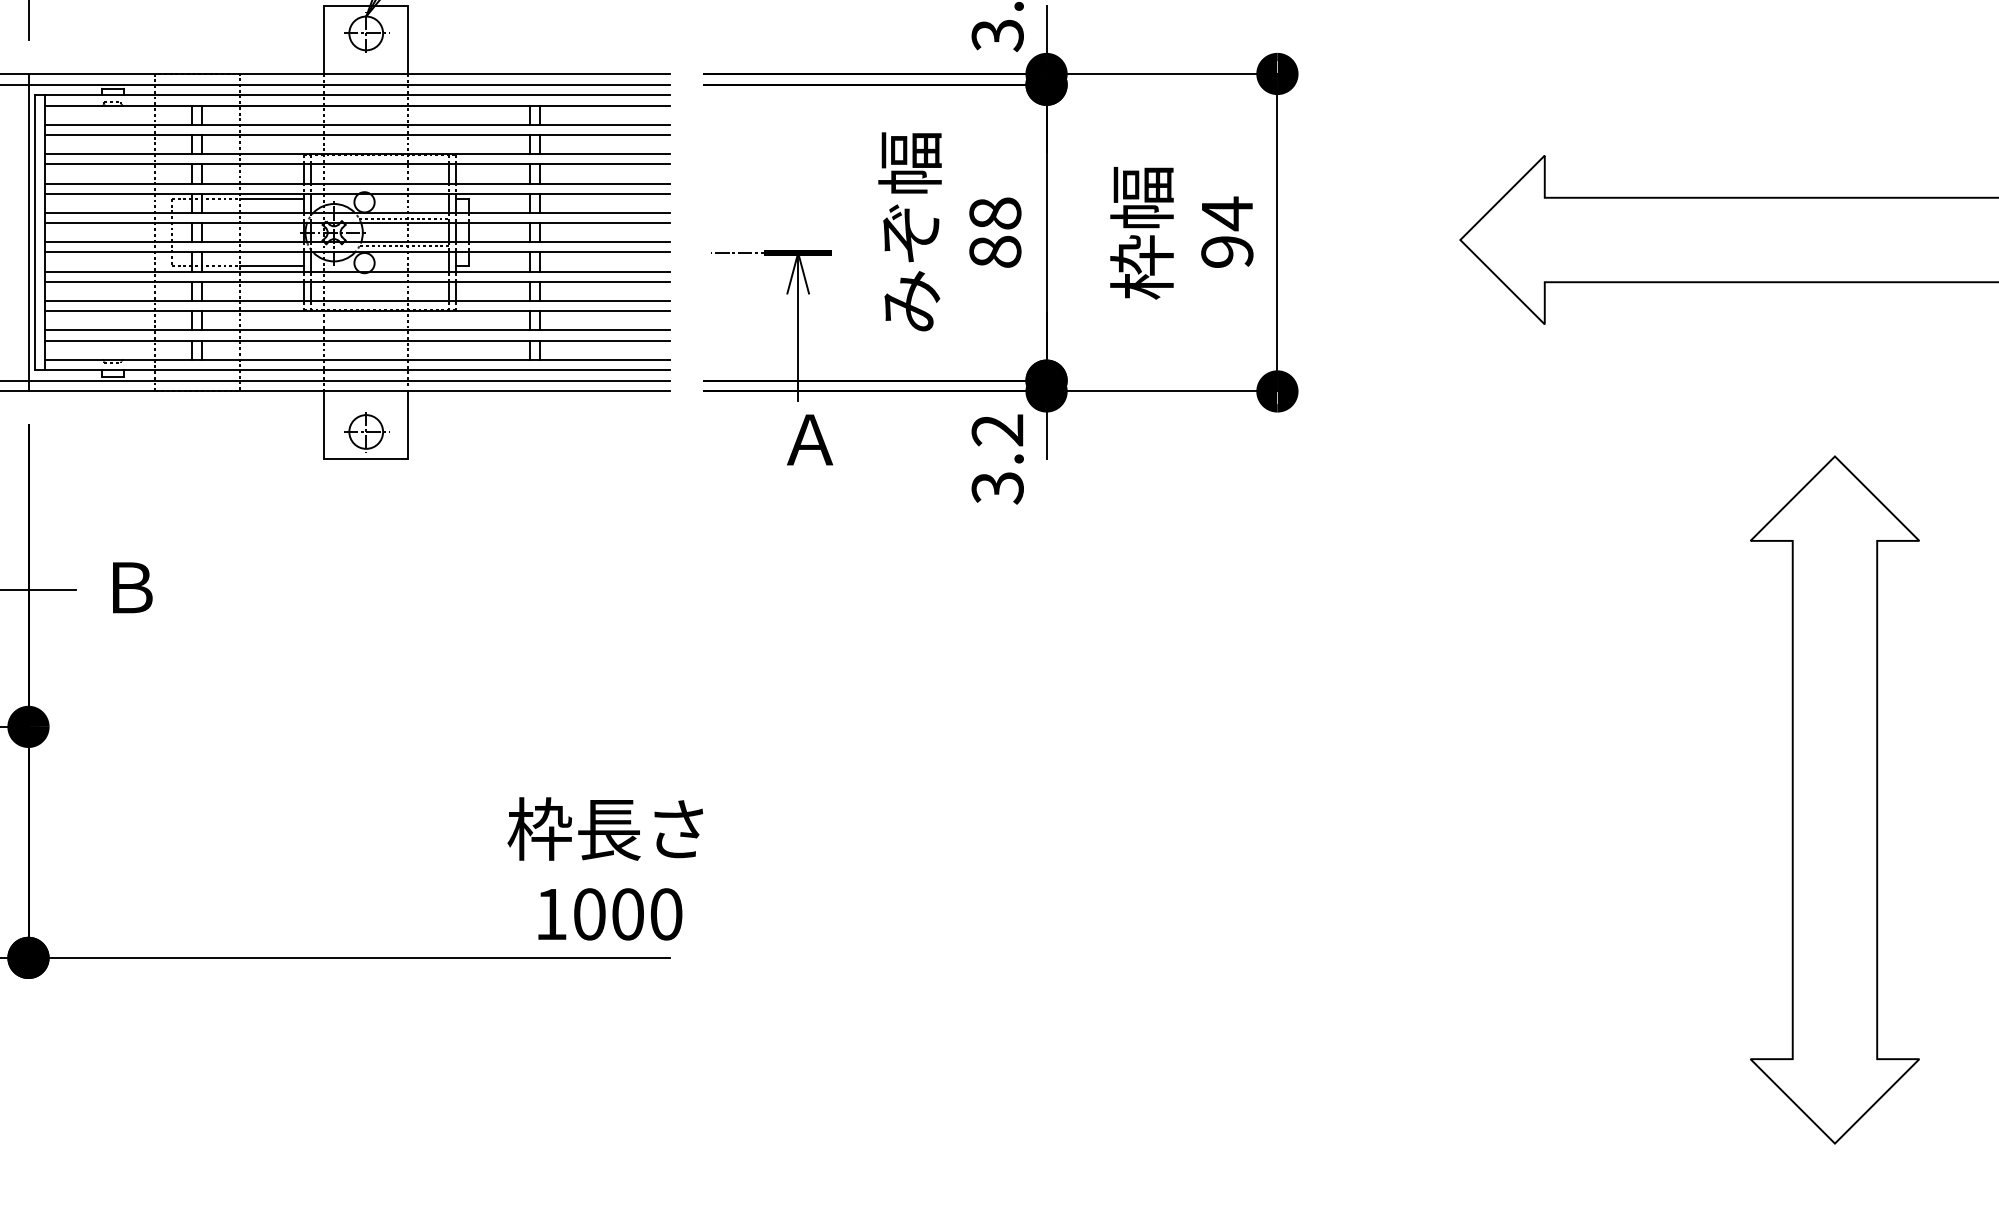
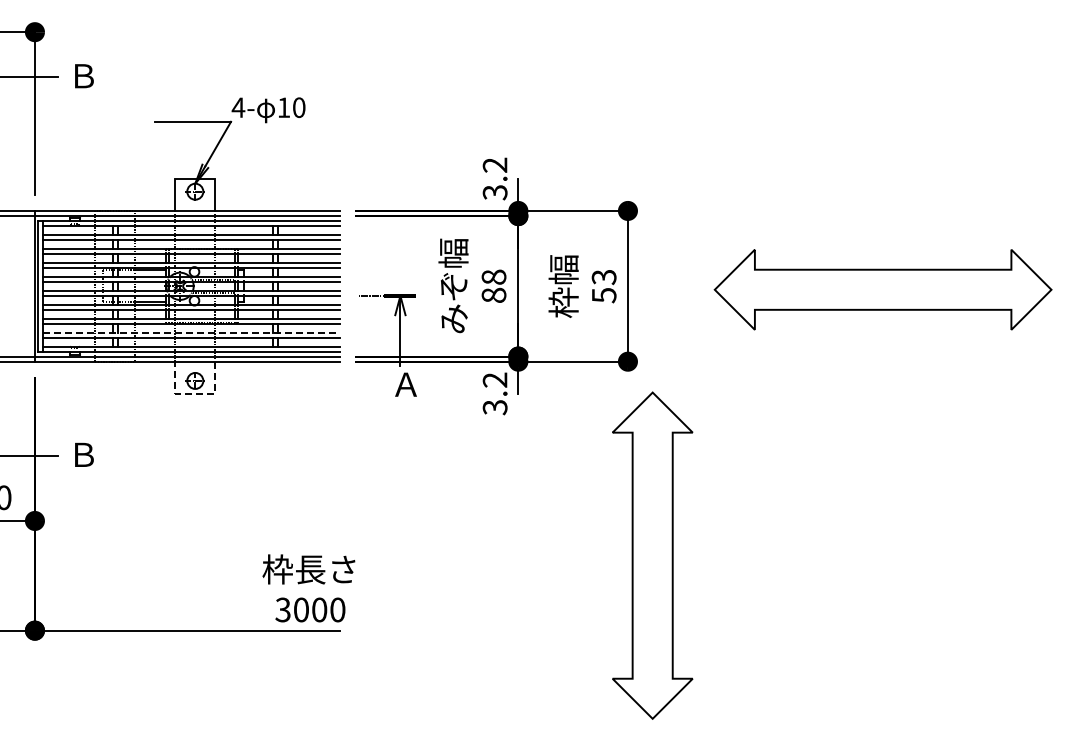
text: (1225, 233) -> (603, 286), 94 -> 53
line: (358, 329) -> (191, 332), solid -> dashed
line: (364, 458) -> (194, 393), solid -> dashed
part: (1834, 799) -> (652, 555), moved
text: (549, 913) -> (282, 609), 1000 -> 3000

